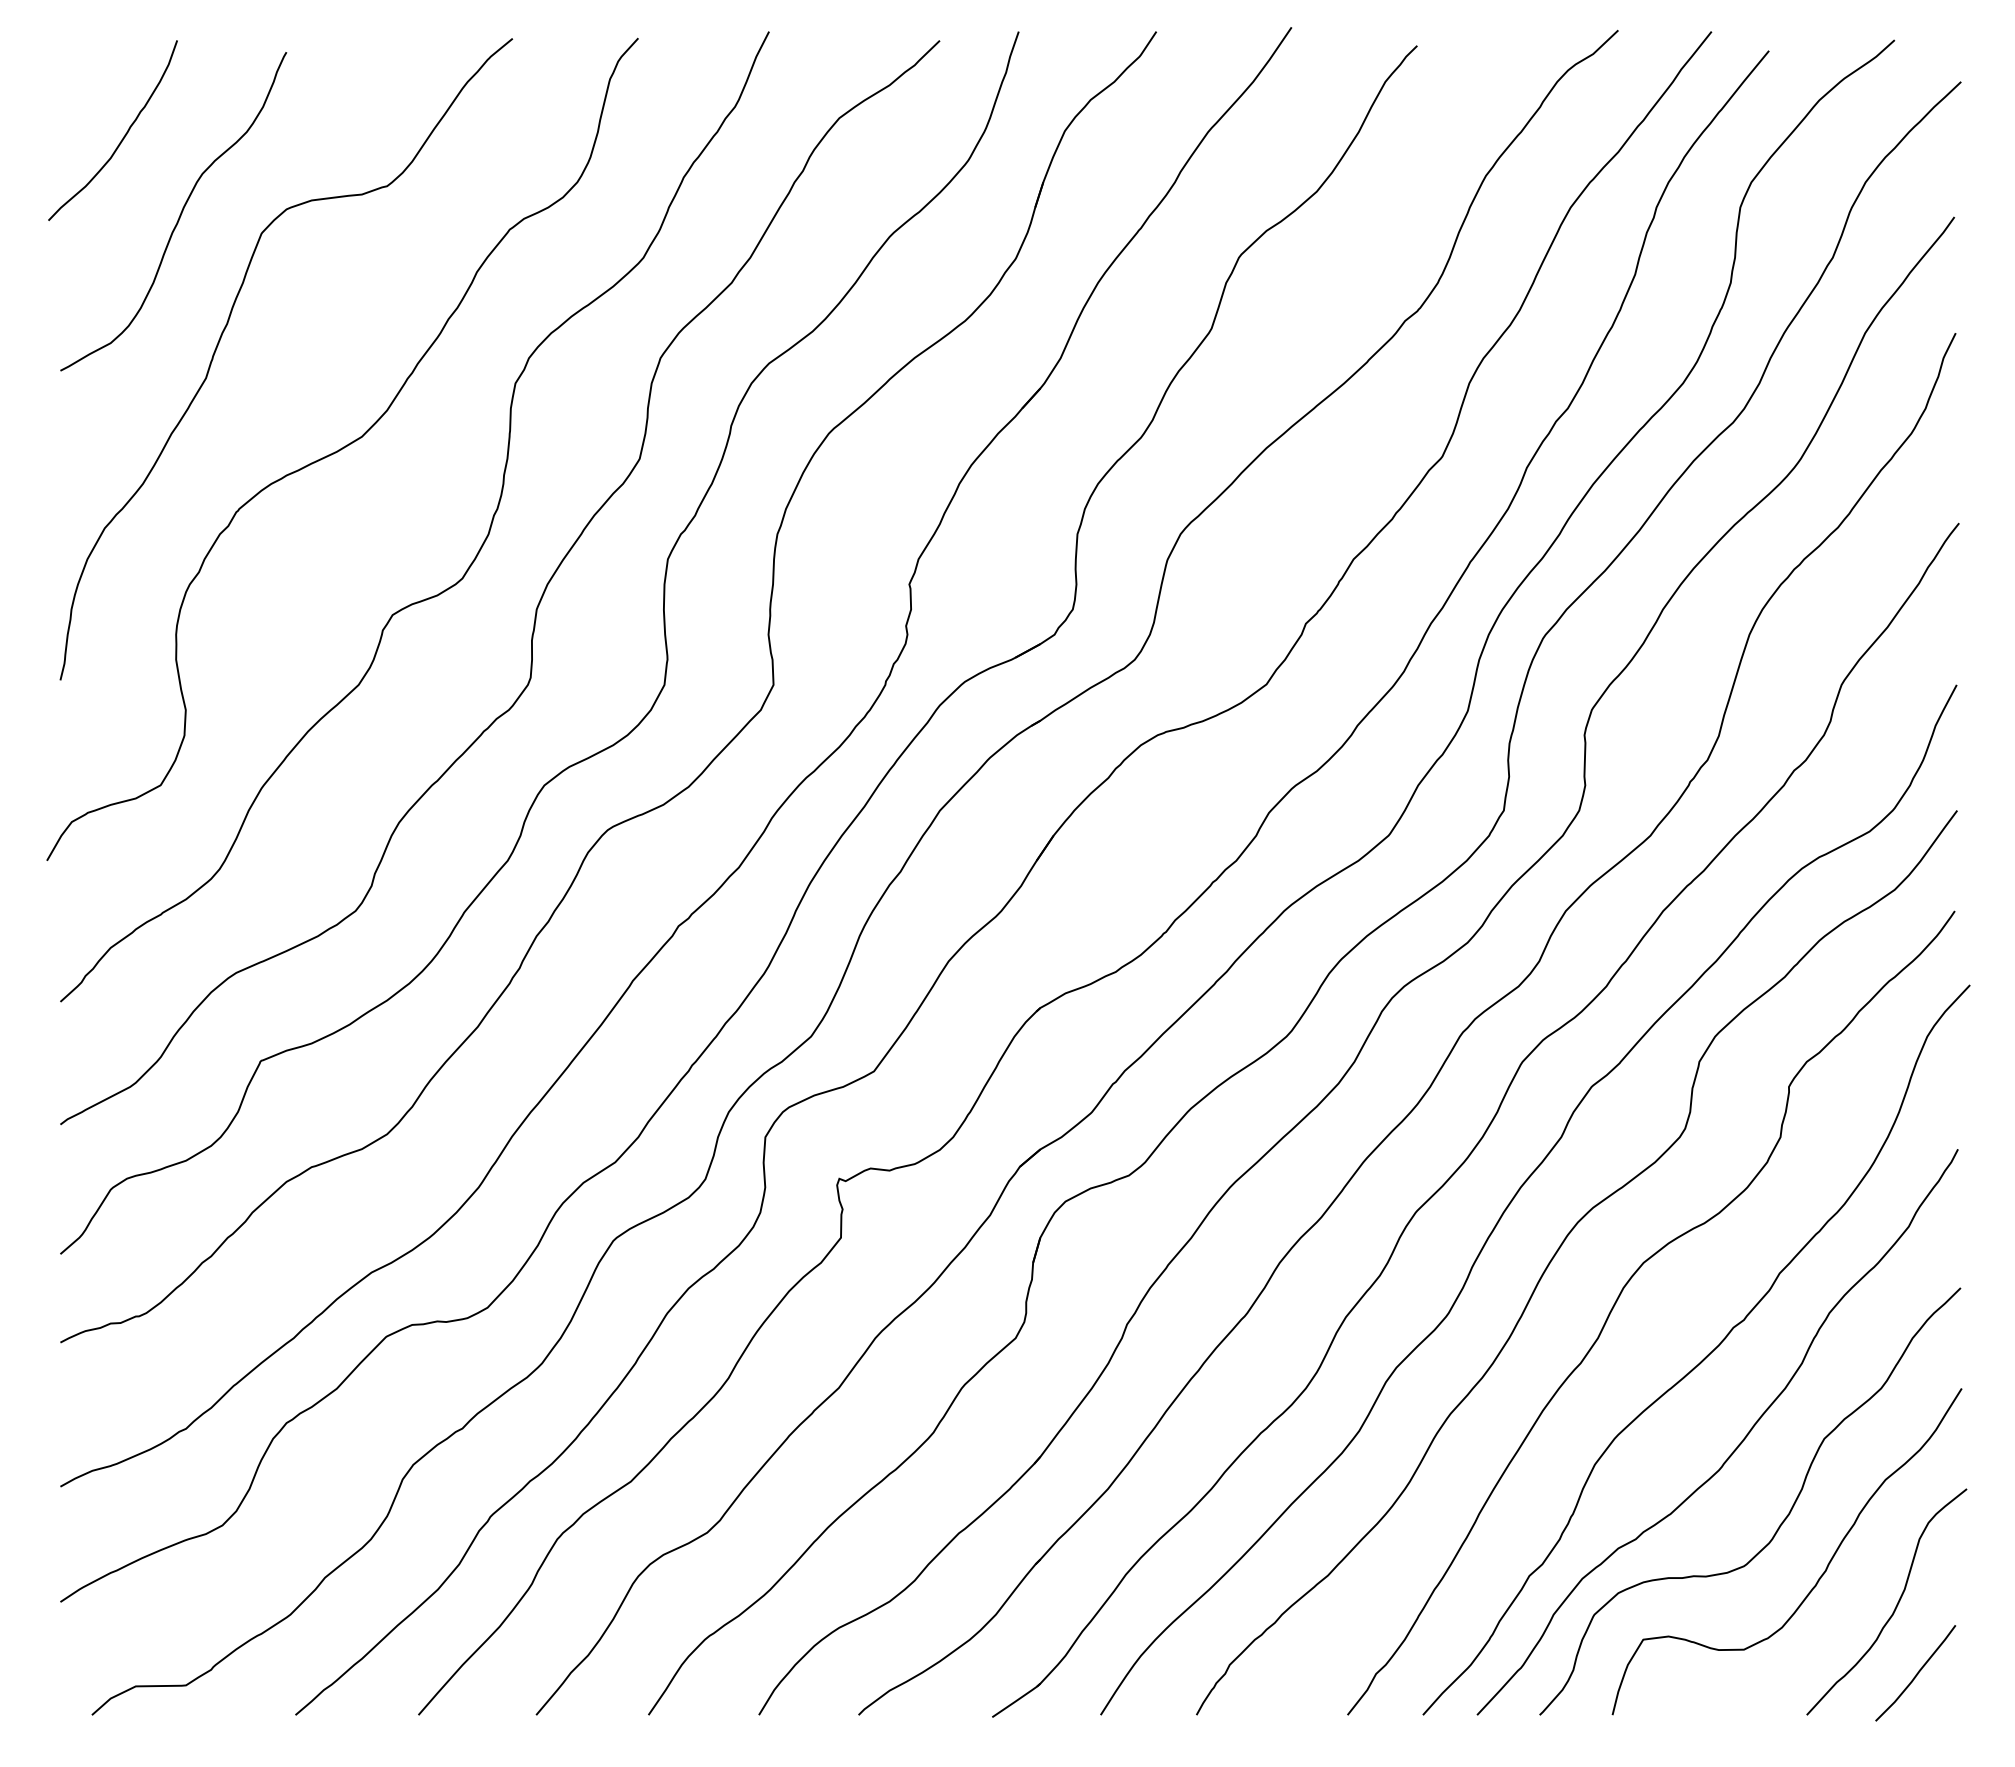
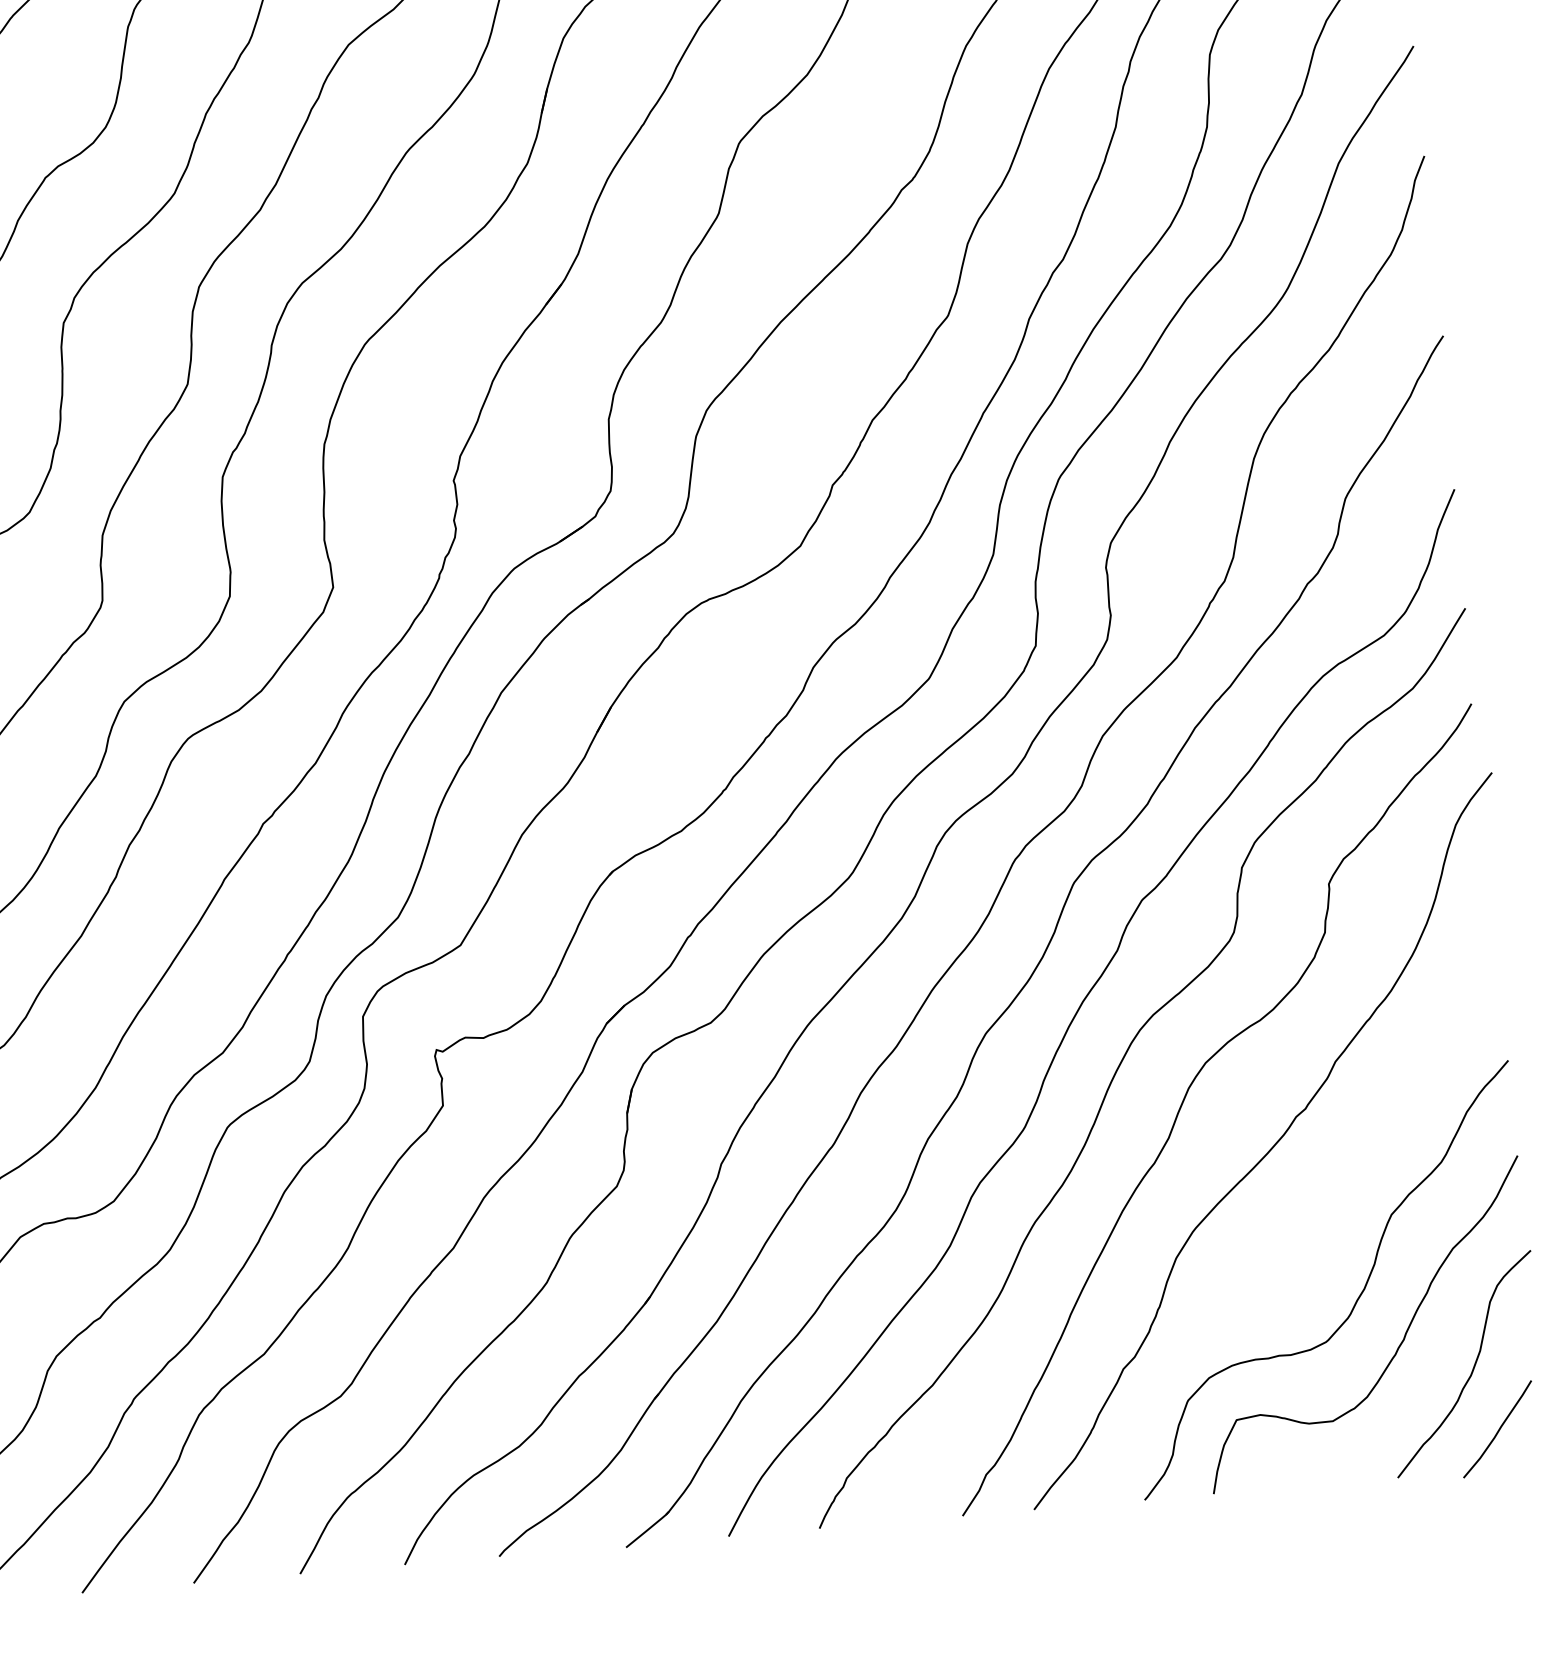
curve: (1737, 1445) -> (1309, 1228), removed

